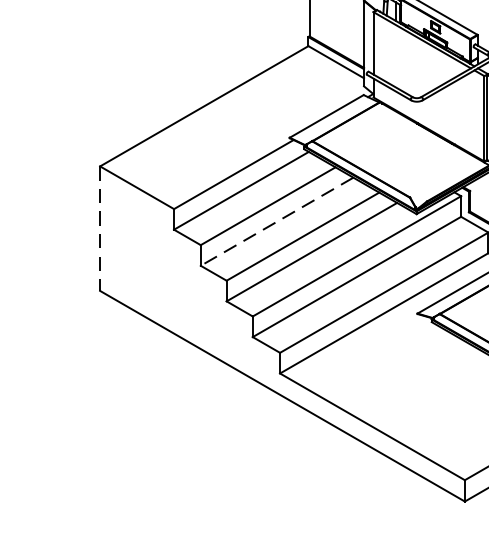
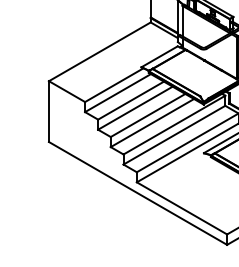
line: (277, 222) -> (135, 108), dashed -> solid
line: (101, 230) -> (49, 112), dashed -> solid

